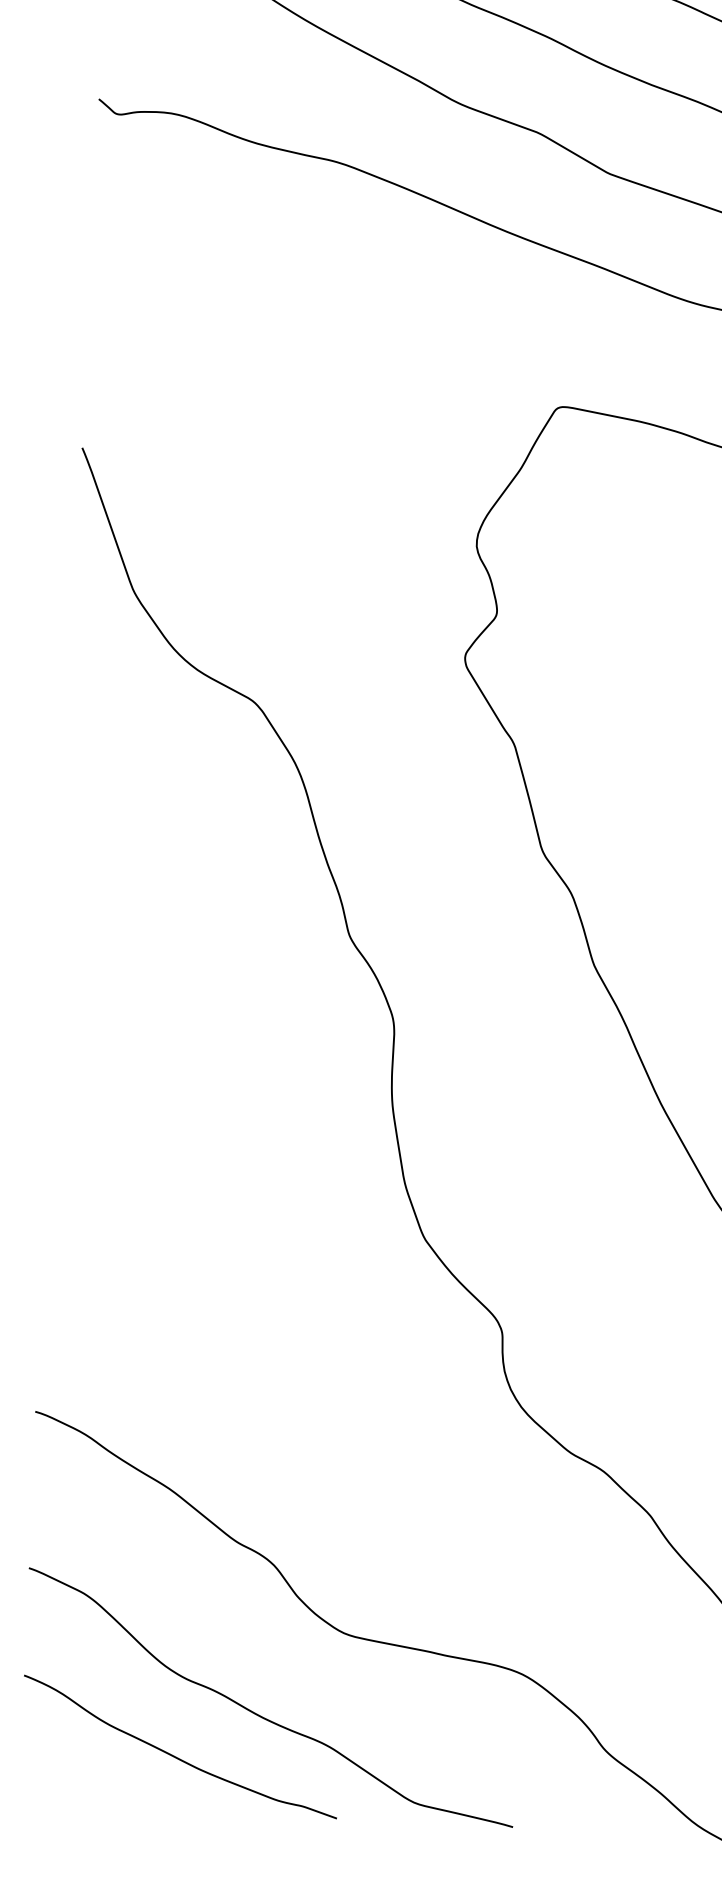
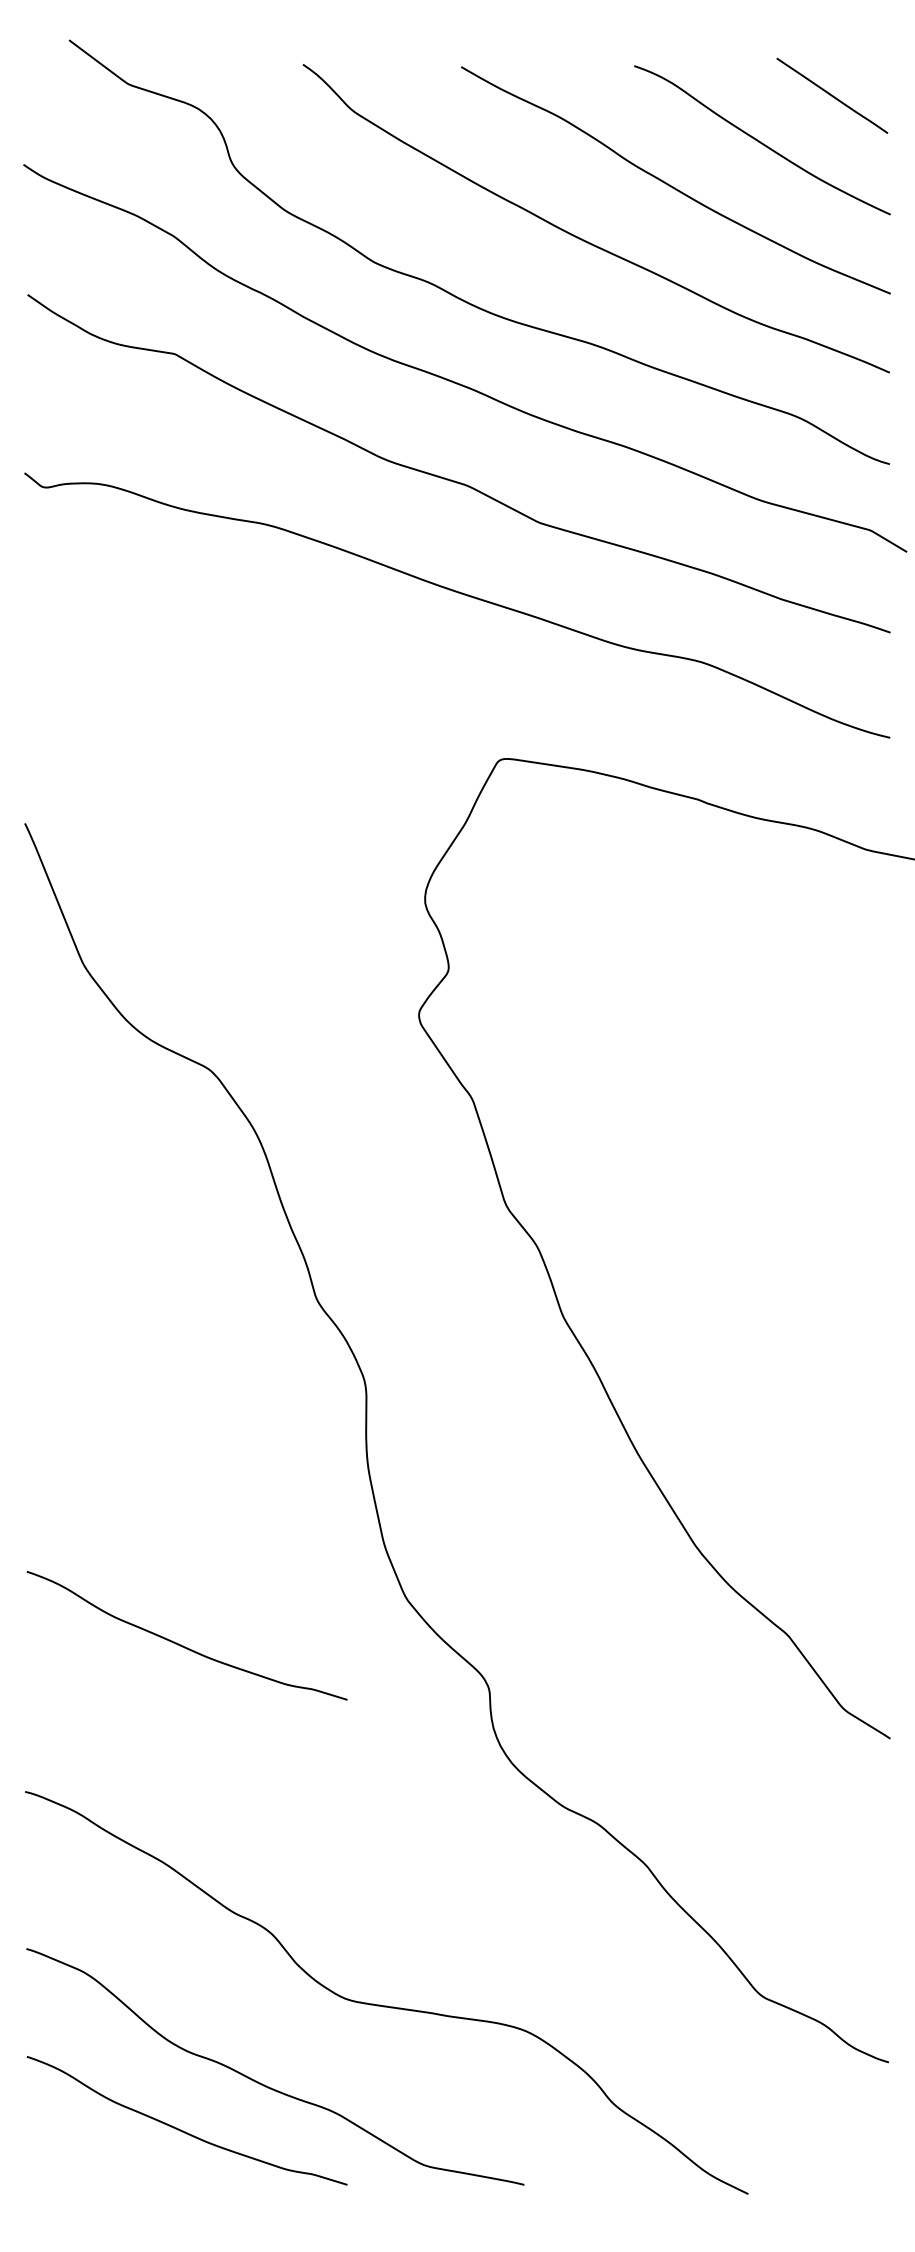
curve: (198, 1272) -> (181, 1644), added

